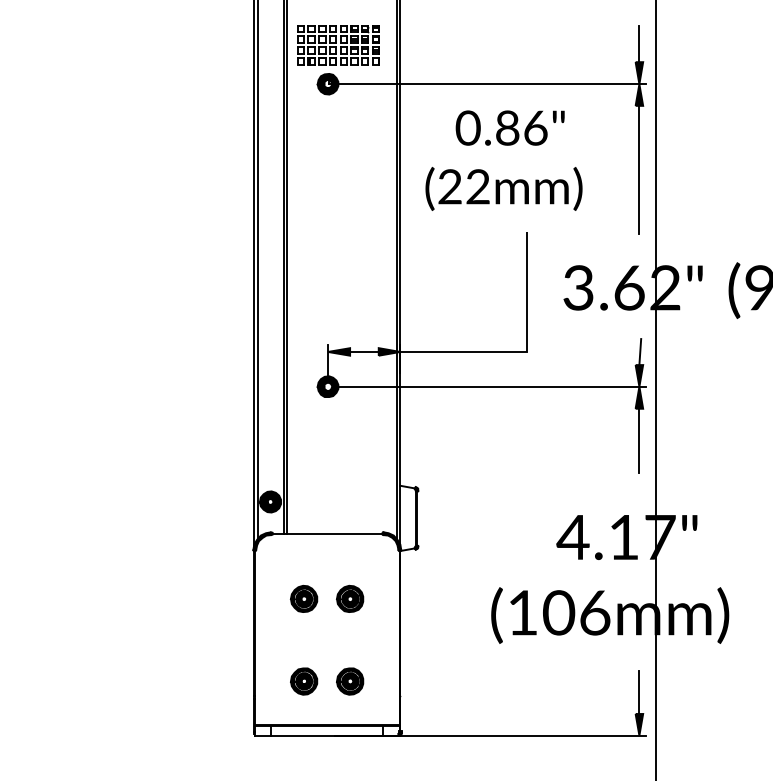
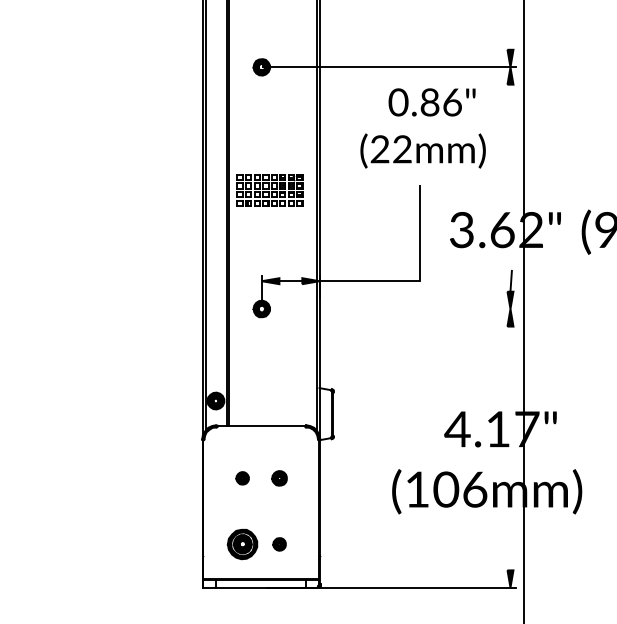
line: (639, 43) -> (510, 34), removed
part: (338, 45) -> (270, 190), moved
text: (509, 127) -> (431, 101), moved
line: (639, 169) -> (510, 135), removed
text: (503, 188) -> (422, 150), moved
line: (489, 386) -> (390, 308), removed
line: (639, 440) -> (510, 351), removed
part: (303, 598) -> (242, 478), size x0.6
part: (350, 598) -> (279, 478), size x0.7
part: (304, 681) -> (243, 544), size x1.4
part: (350, 681) -> (279, 544), size x0.6
line: (639, 692) -> (510, 553), removed

